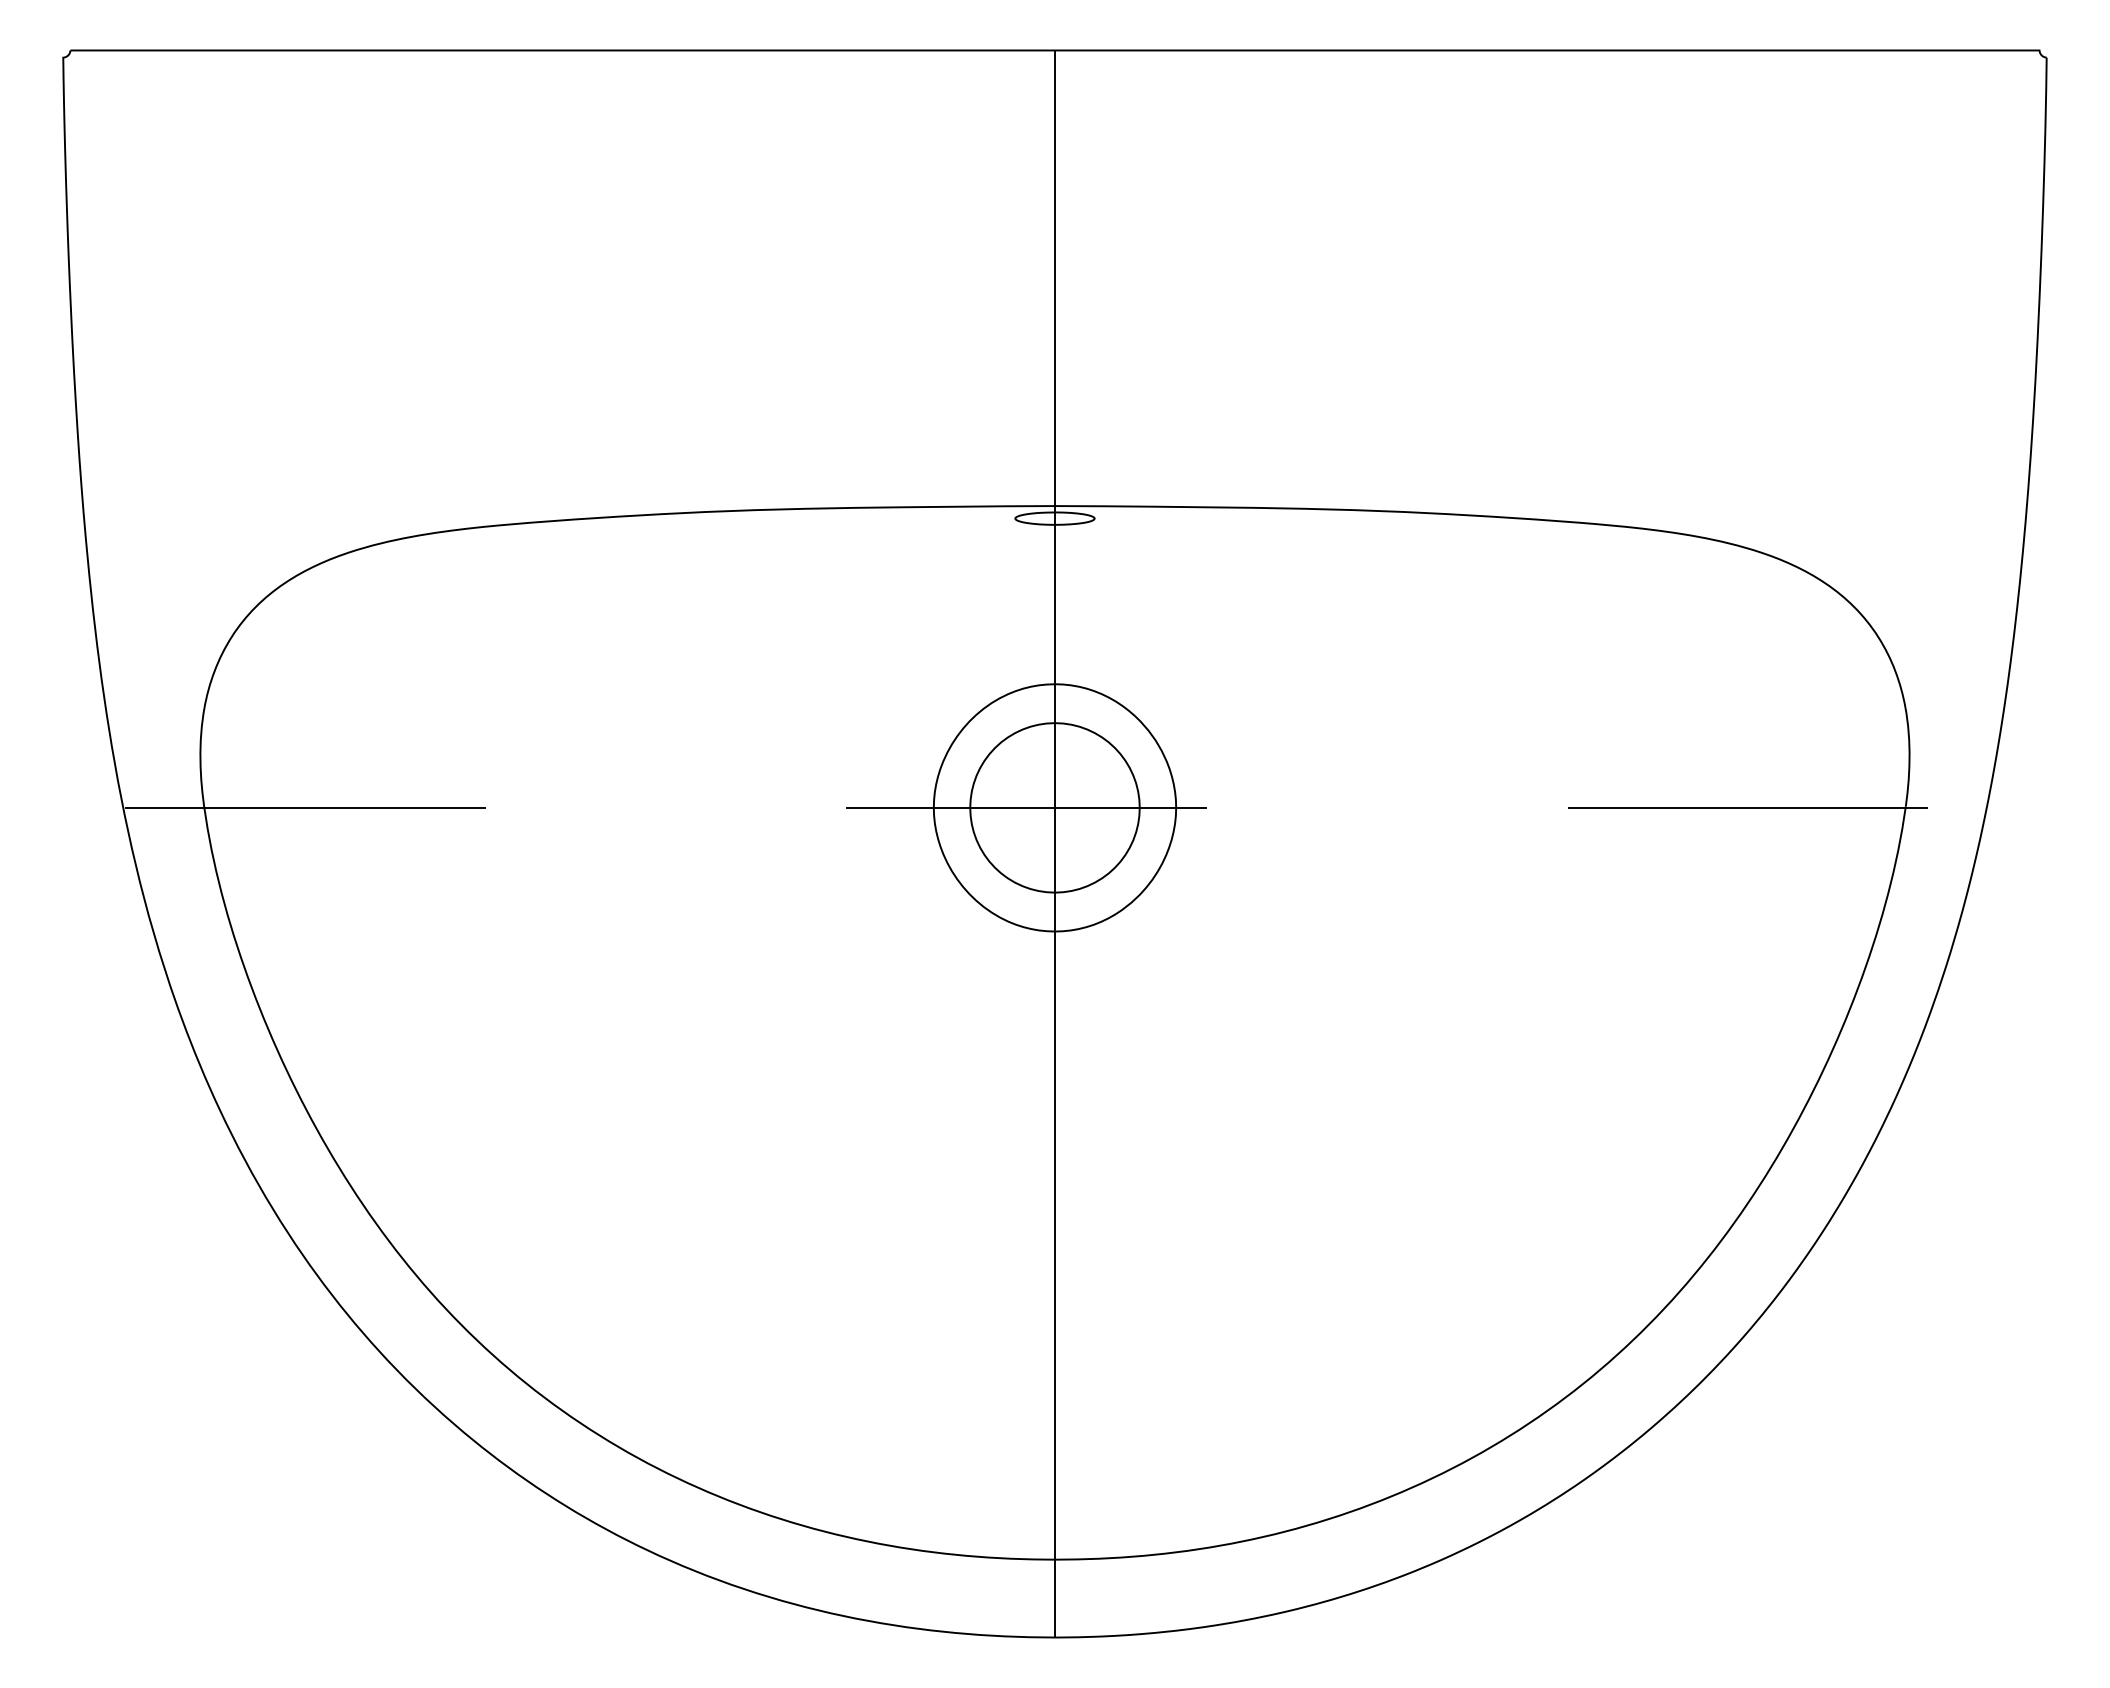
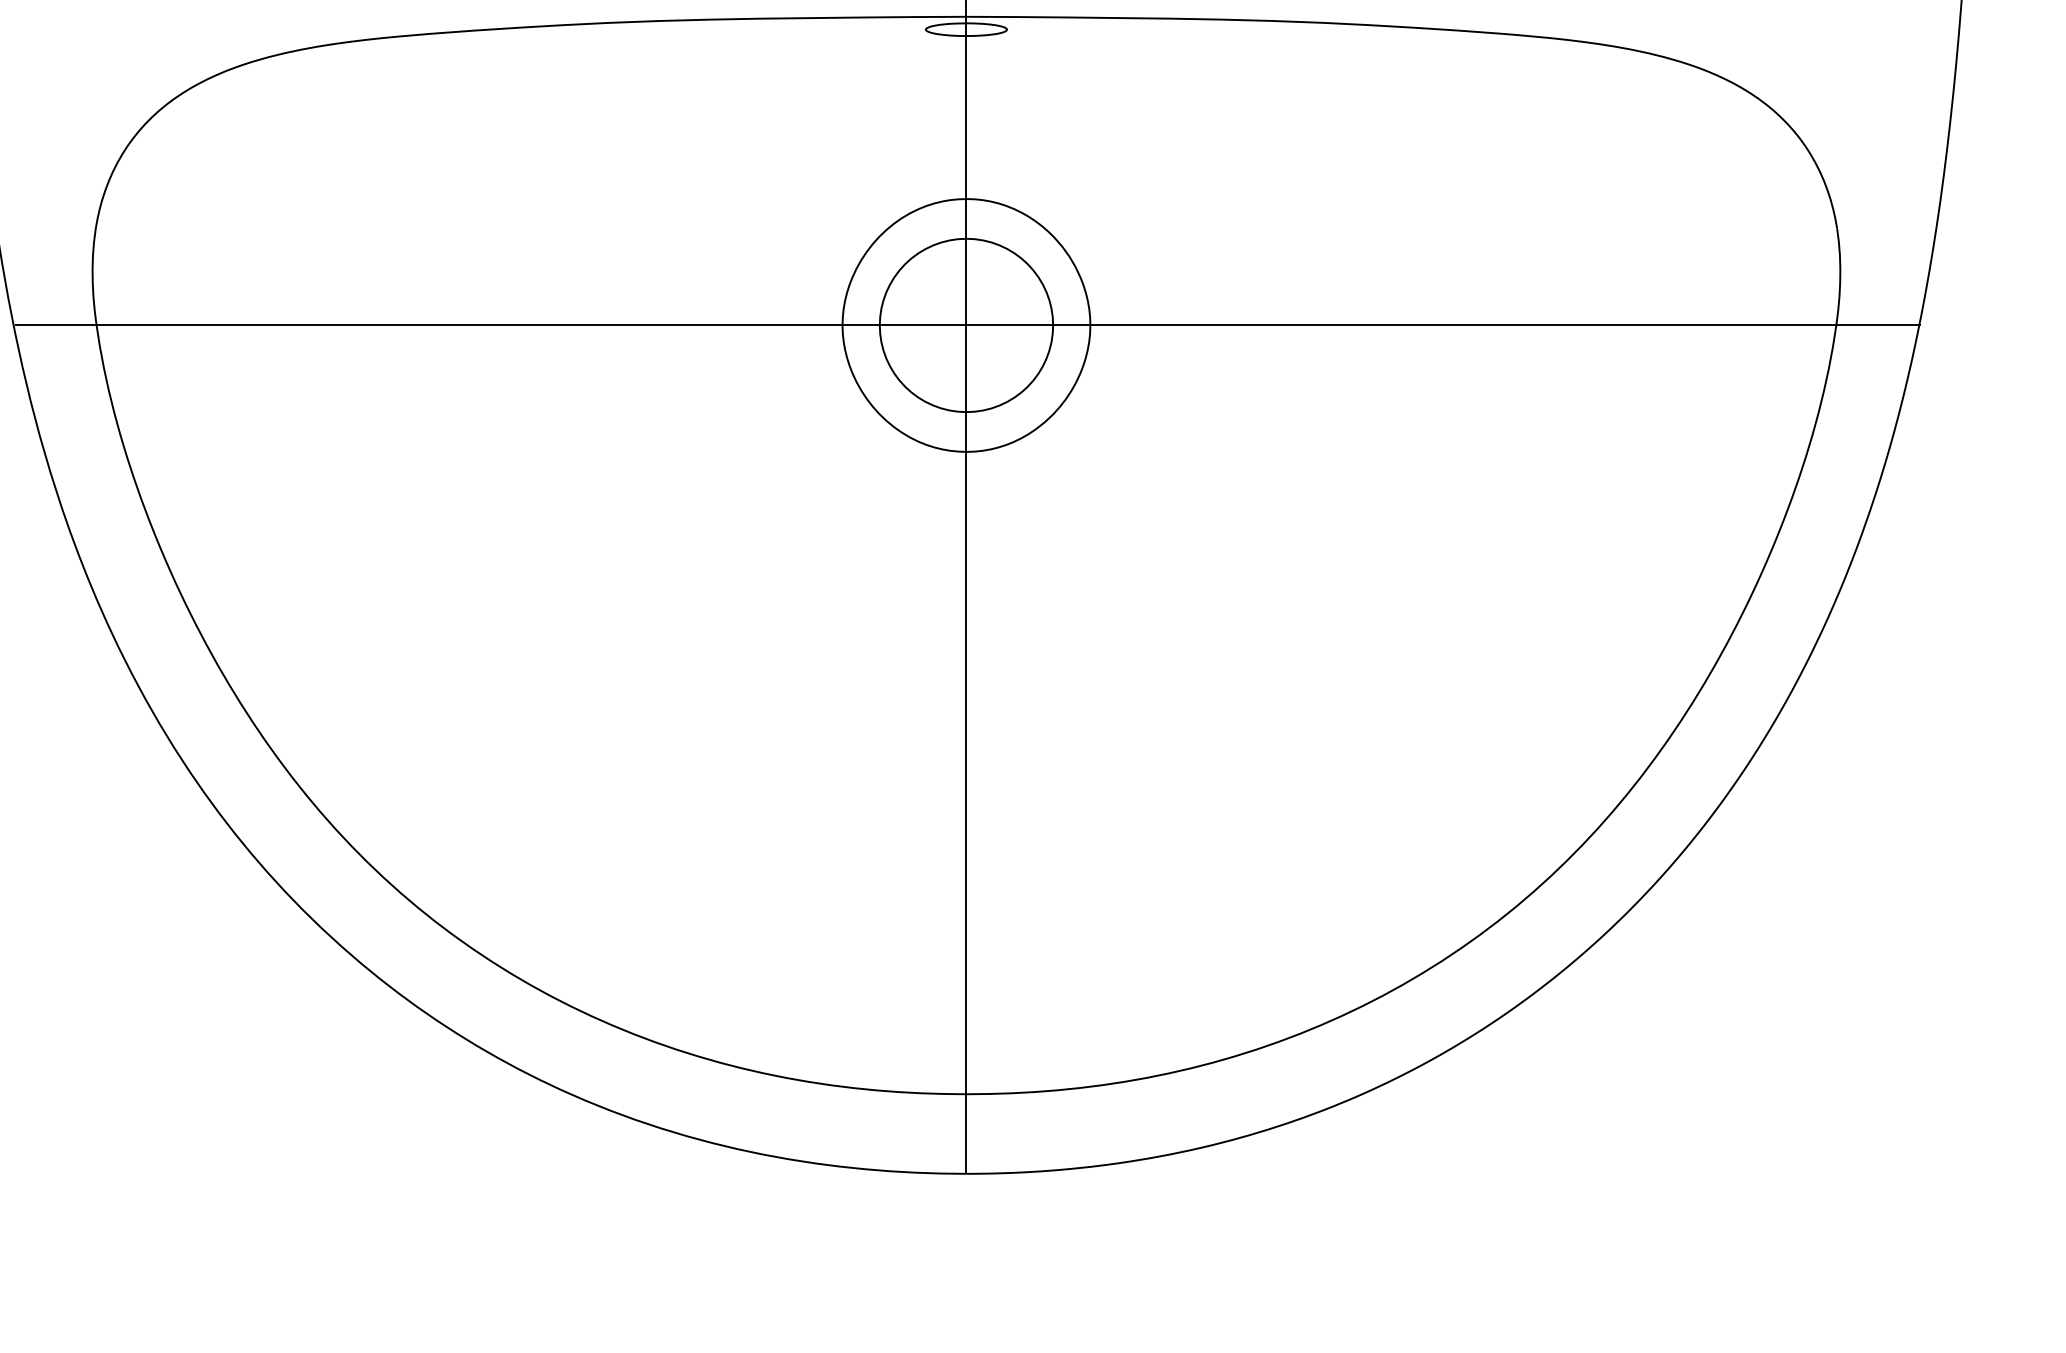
line: (1056, 807) -> (968, 325), dashed -> solid

